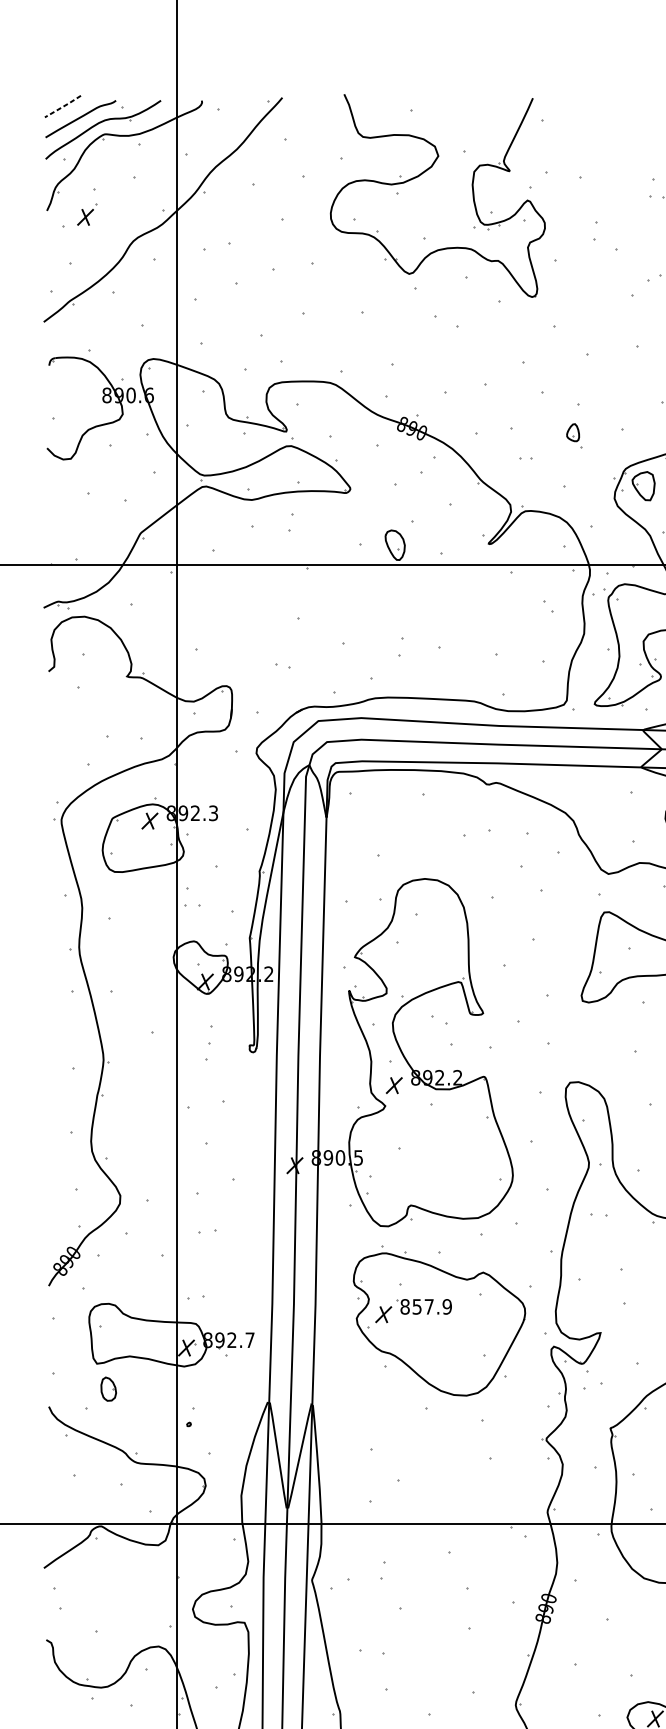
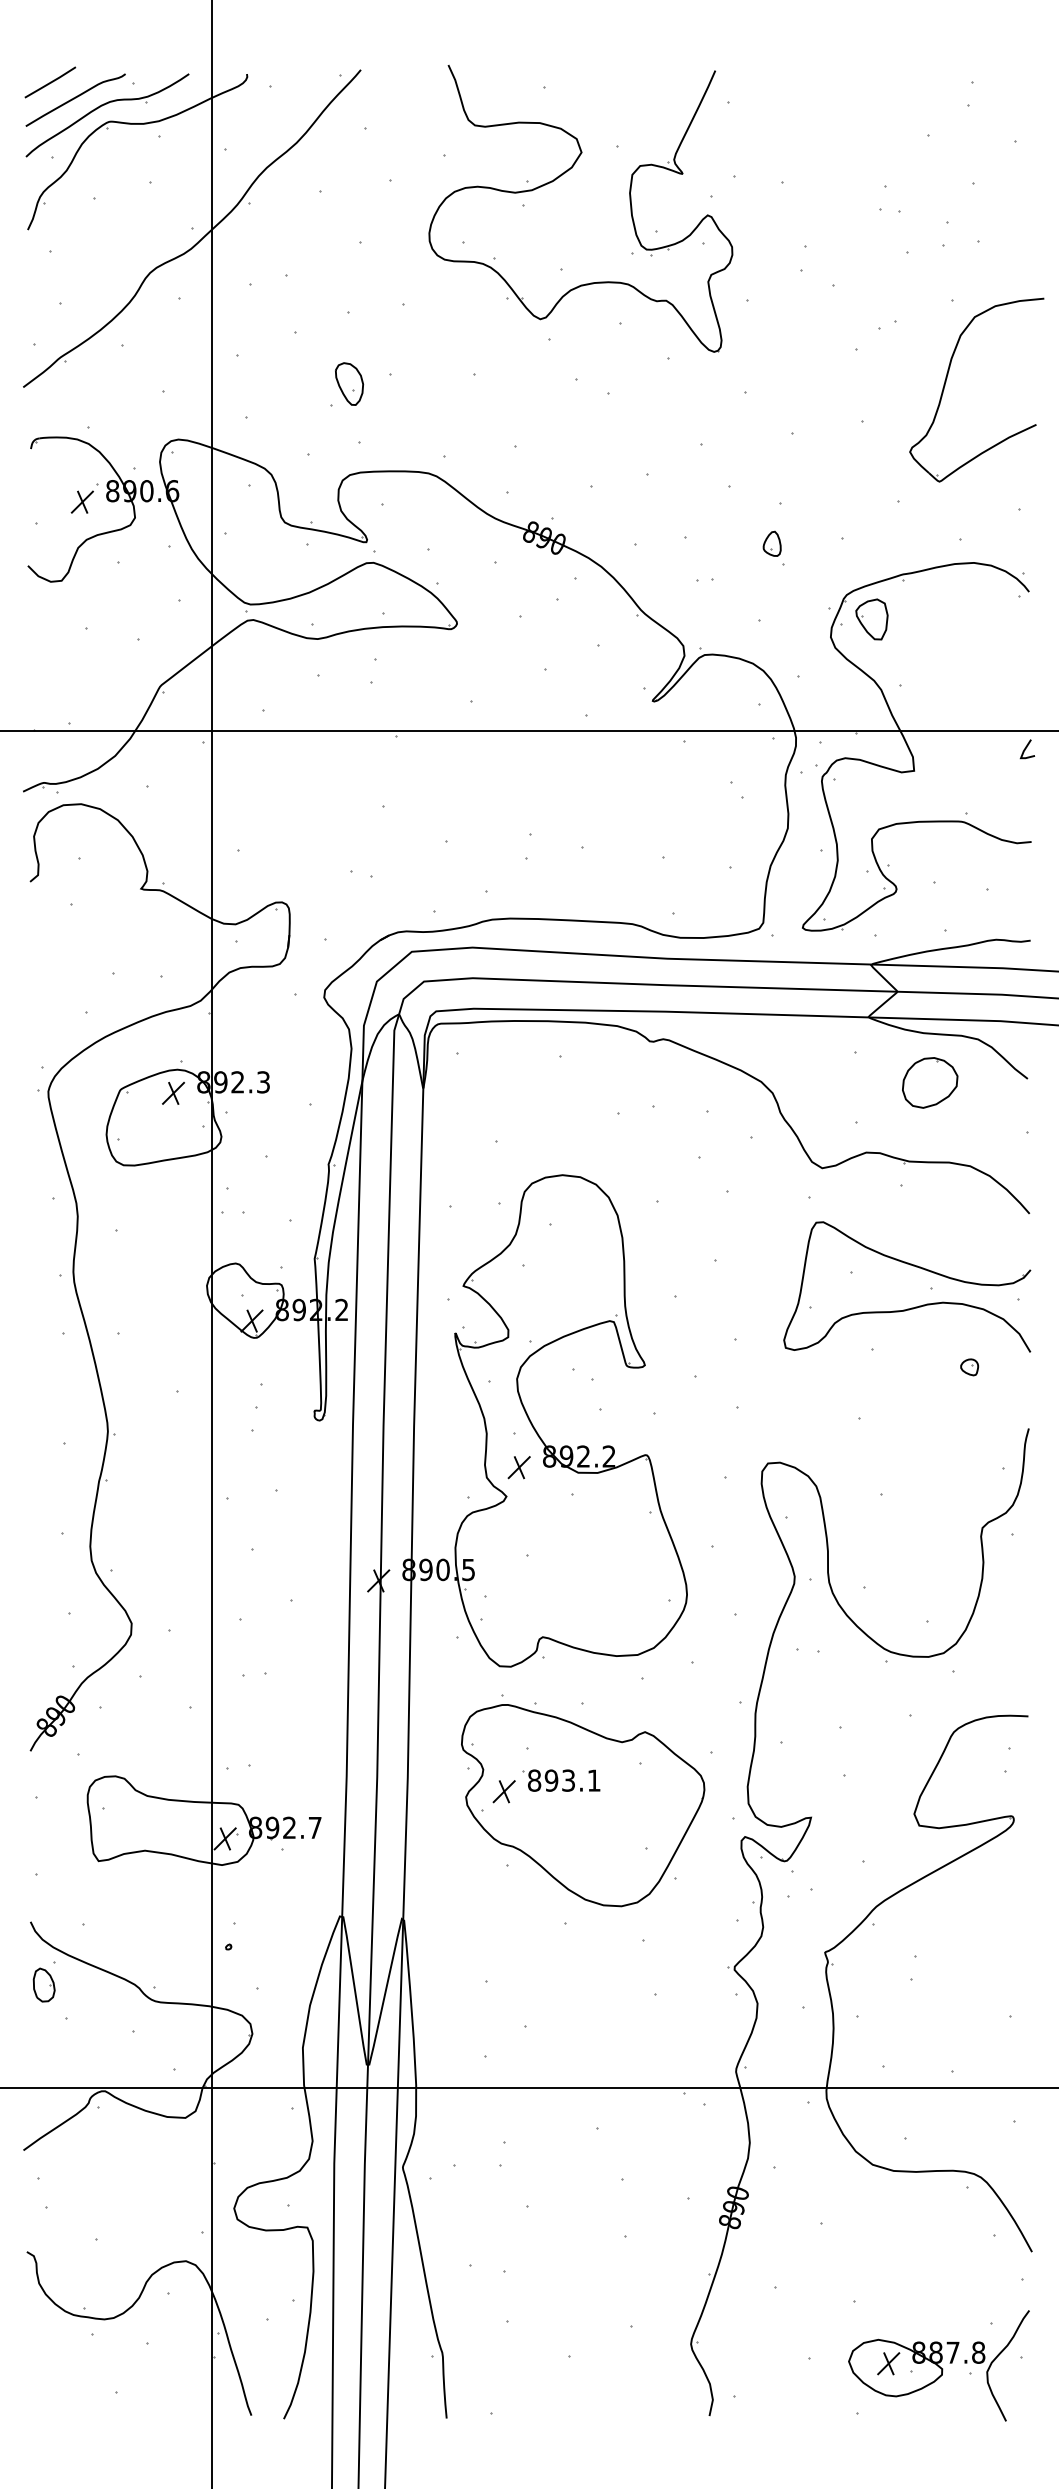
line: (63, 106) -> (50, 82), dashed -> solid
part: (87, 214) -> (84, 498), moved
part: (395, 544) -> (349, 383), moved
text: (431, 1306) -> (572, 1780), 857.9 -> 893.1
part: (108, 1388) -> (43, 1984), moved

